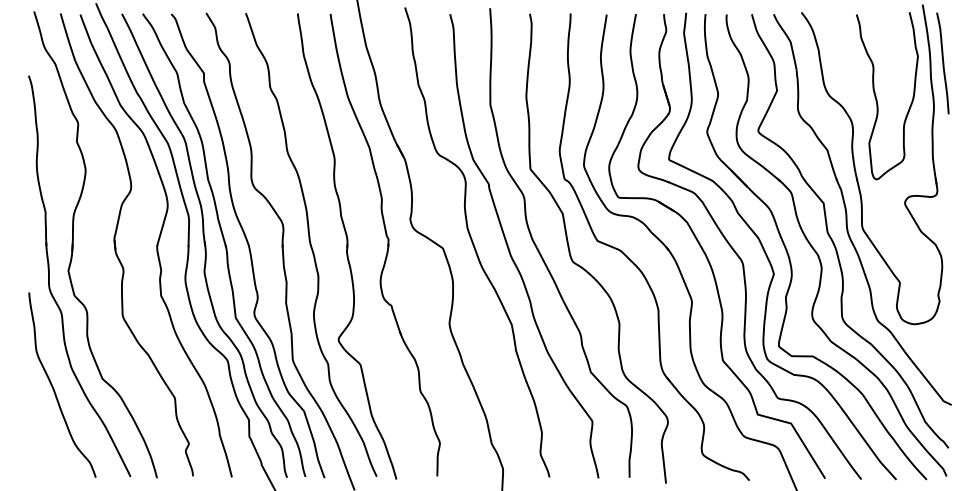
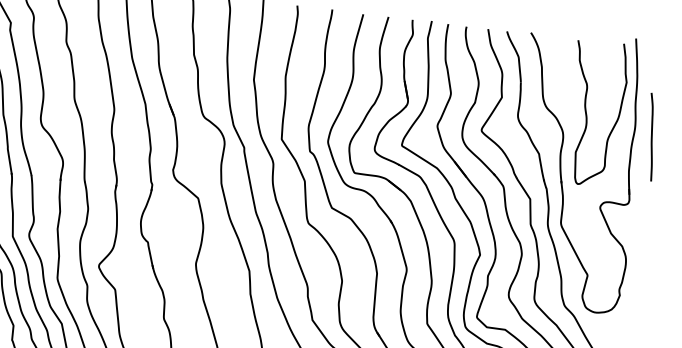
curve: (942, 63) -> (651, 137), moved

